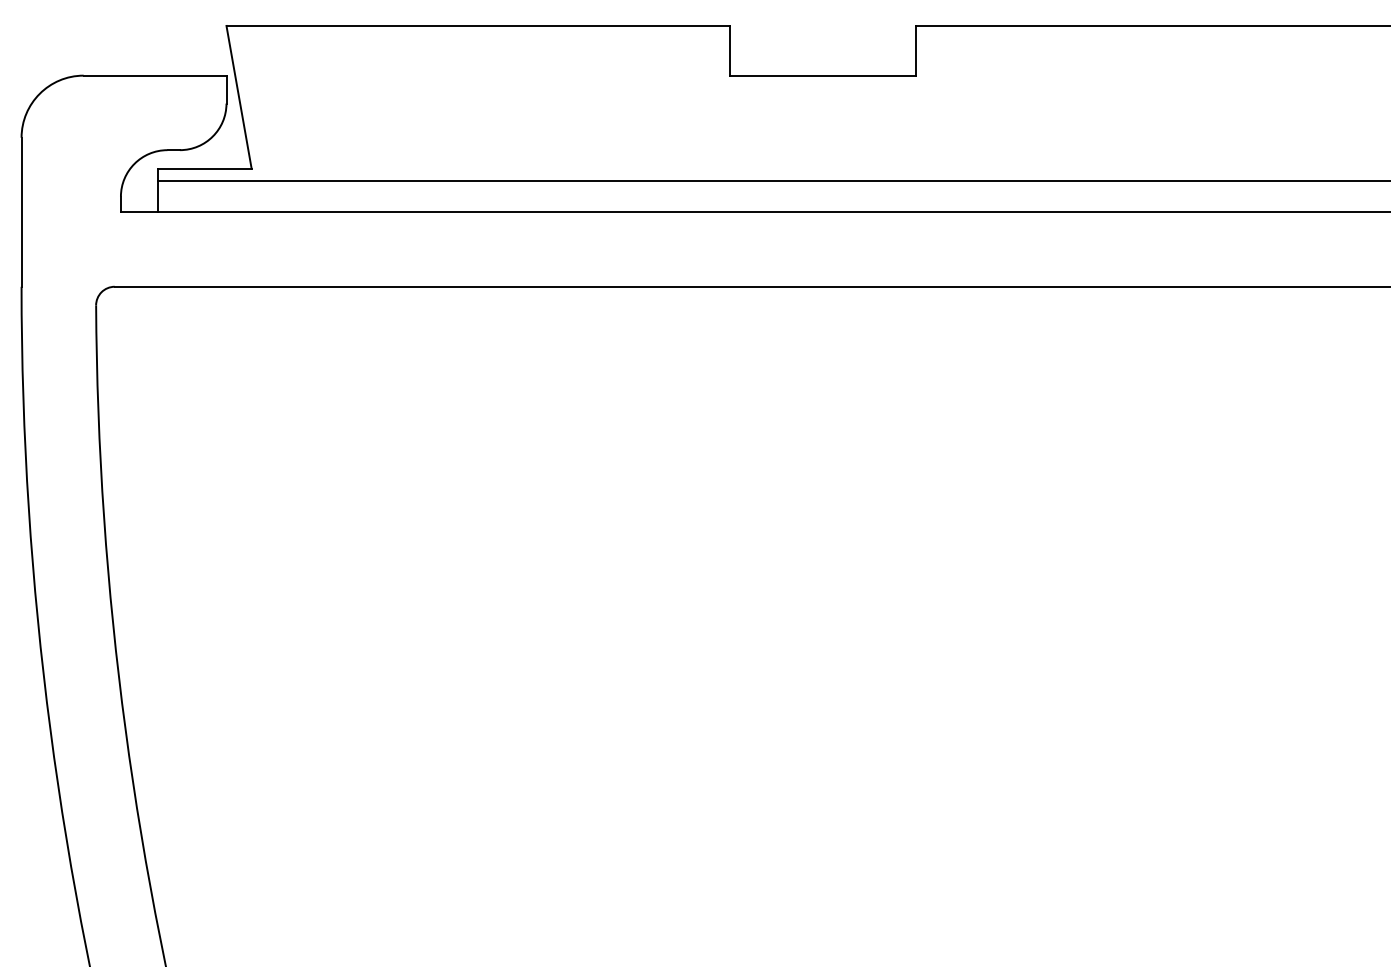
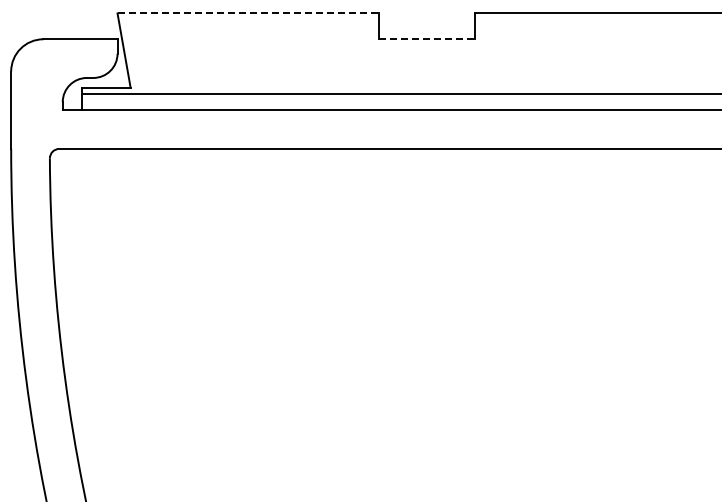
line: (478, 25) -> (248, 13), solid -> dashed
line: (823, 76) -> (427, 39), solid -> dashed

